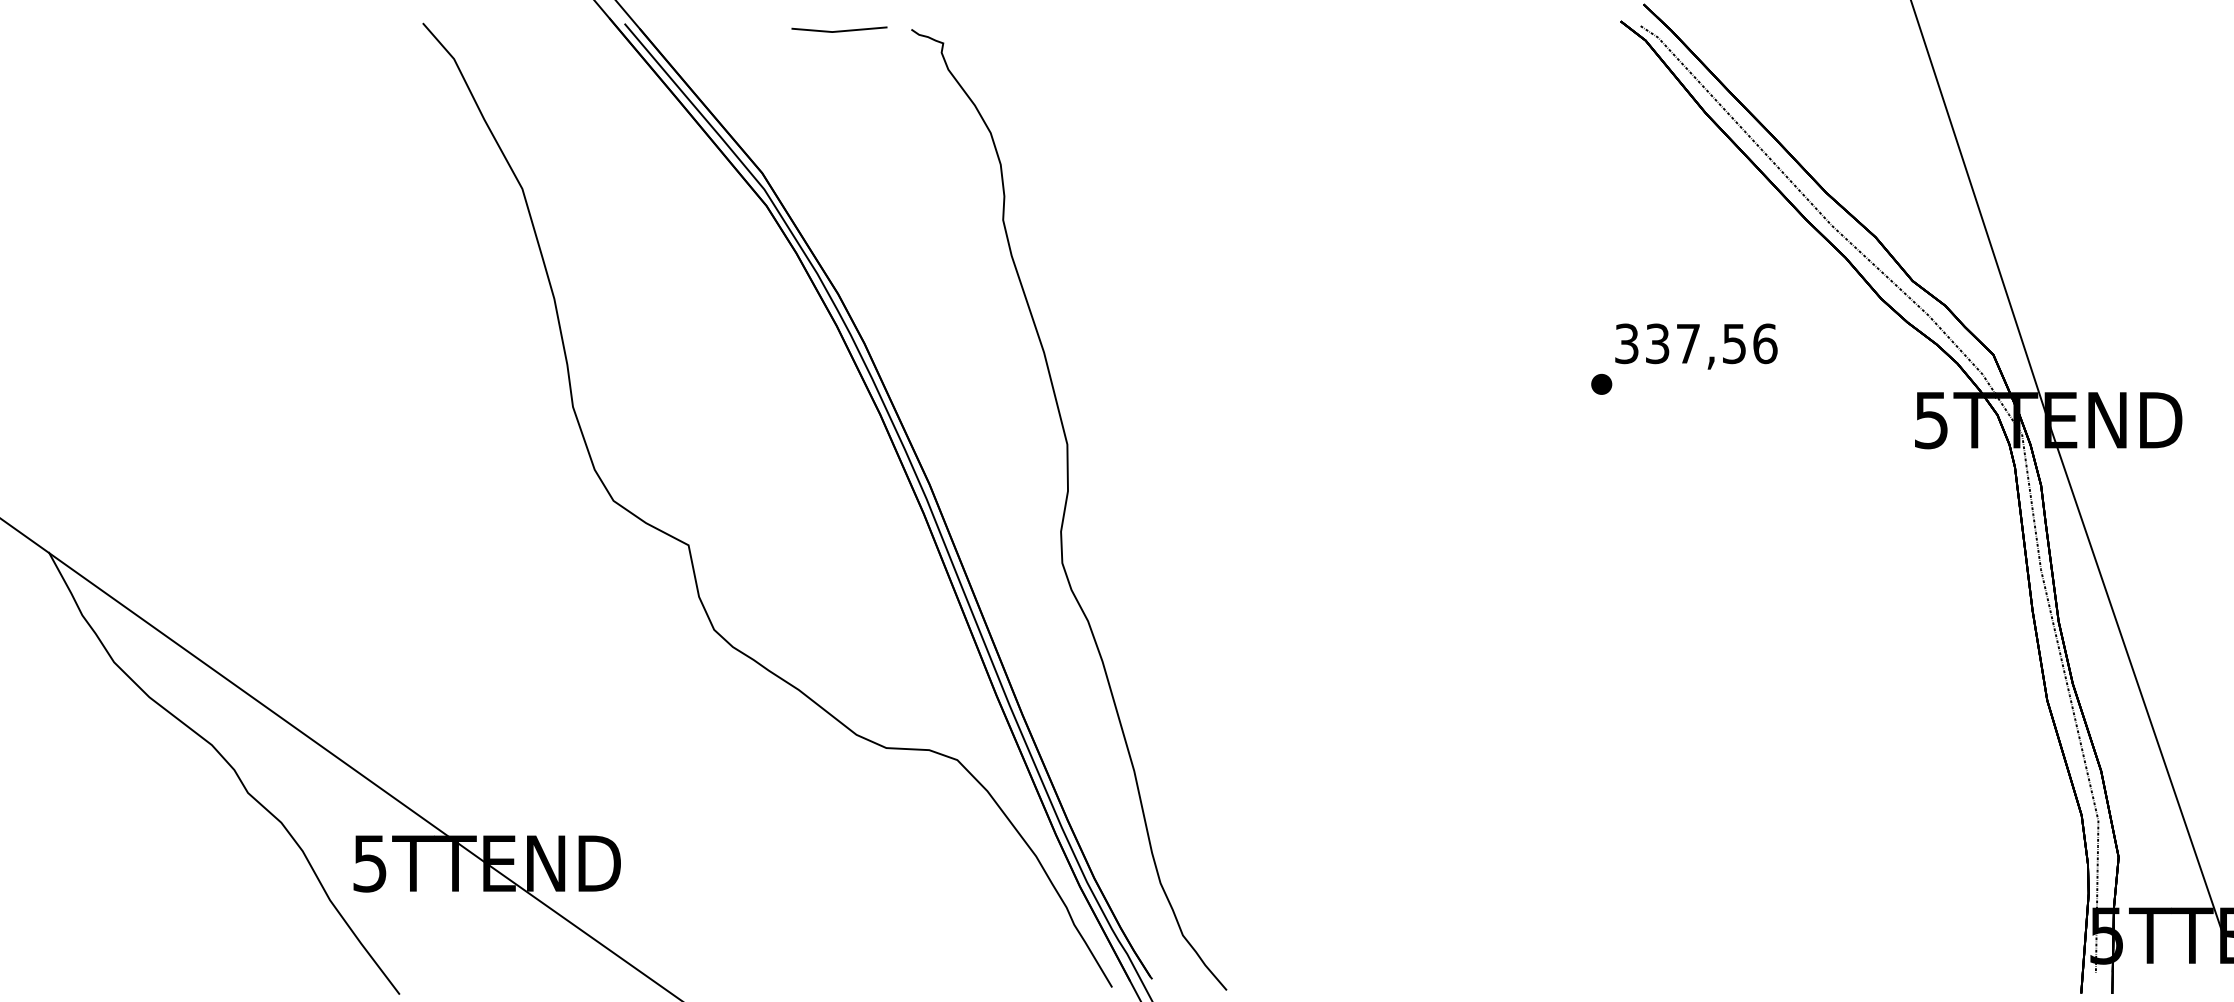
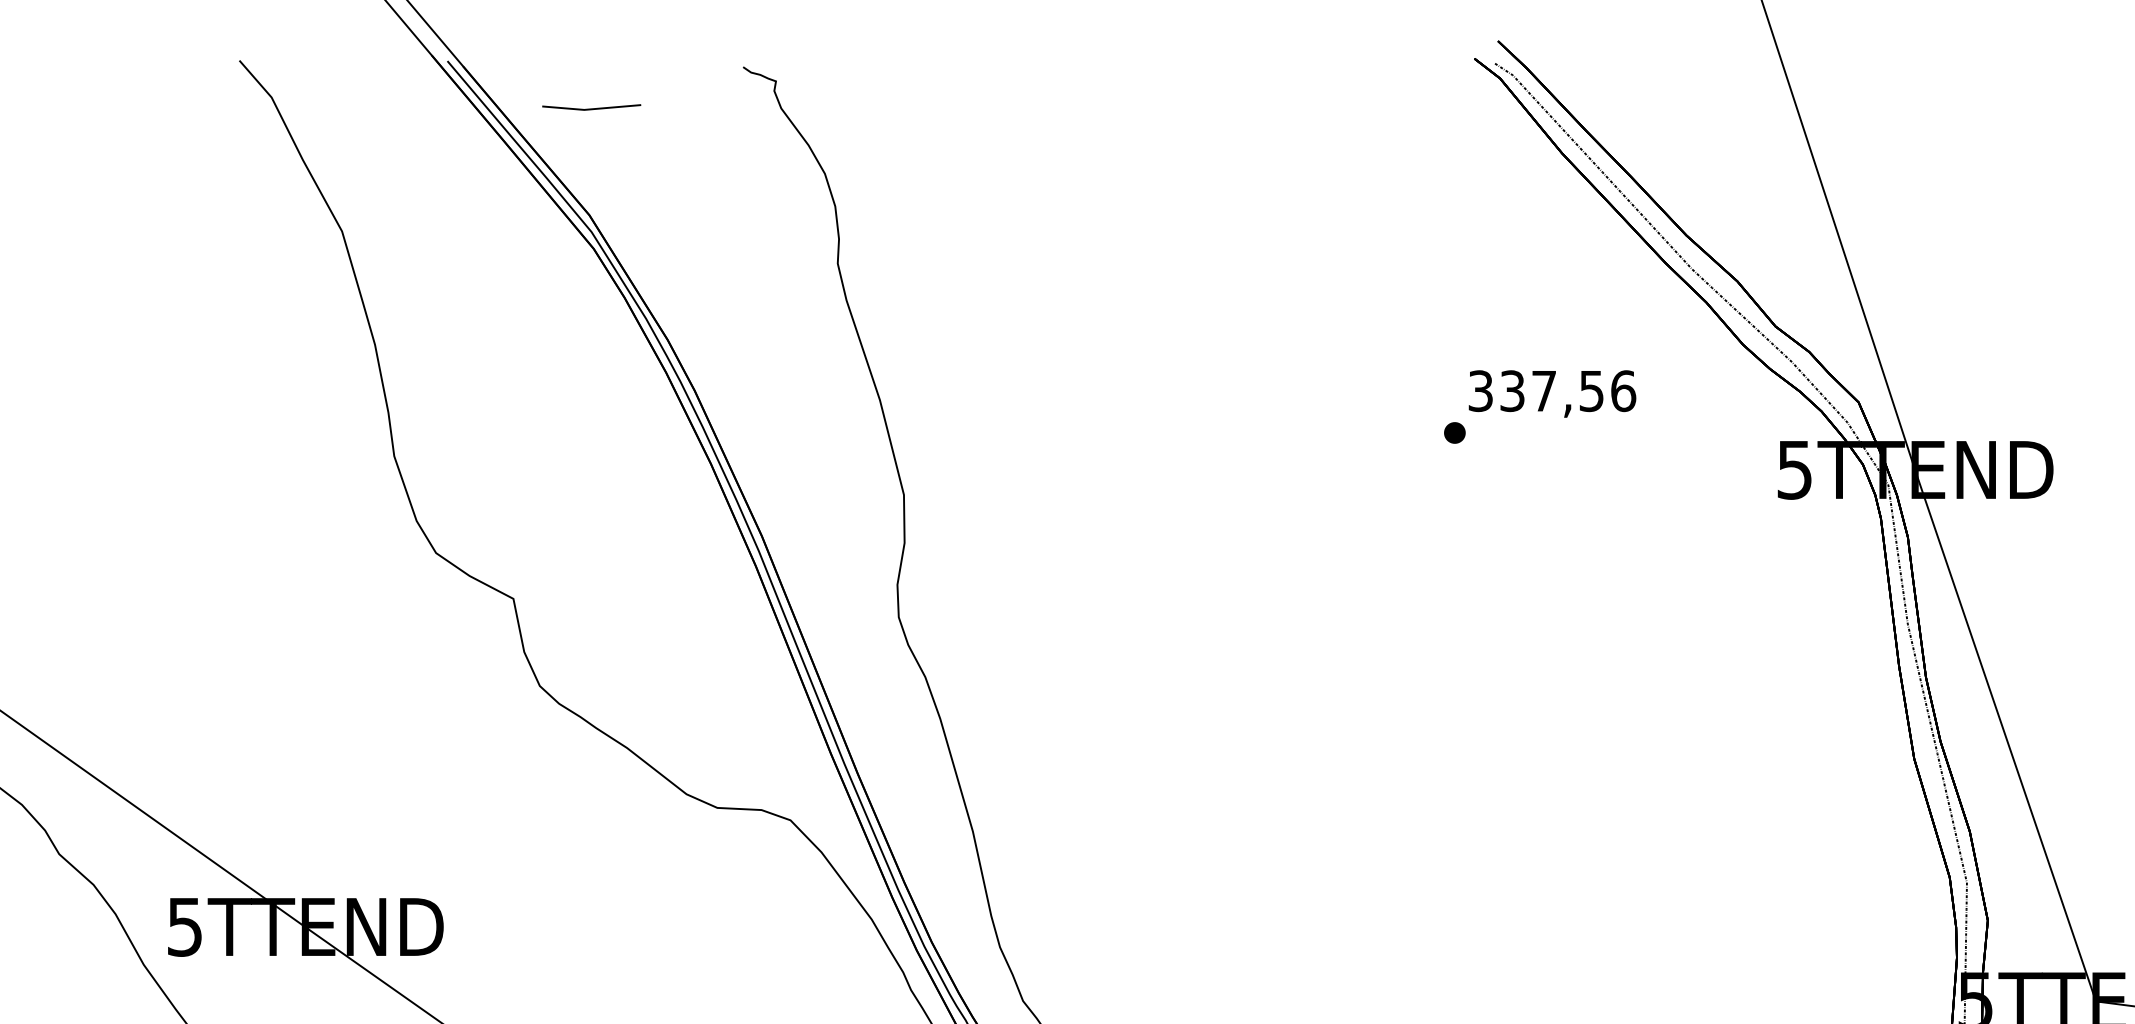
line: (839, 30) -> (591, 108), moved

